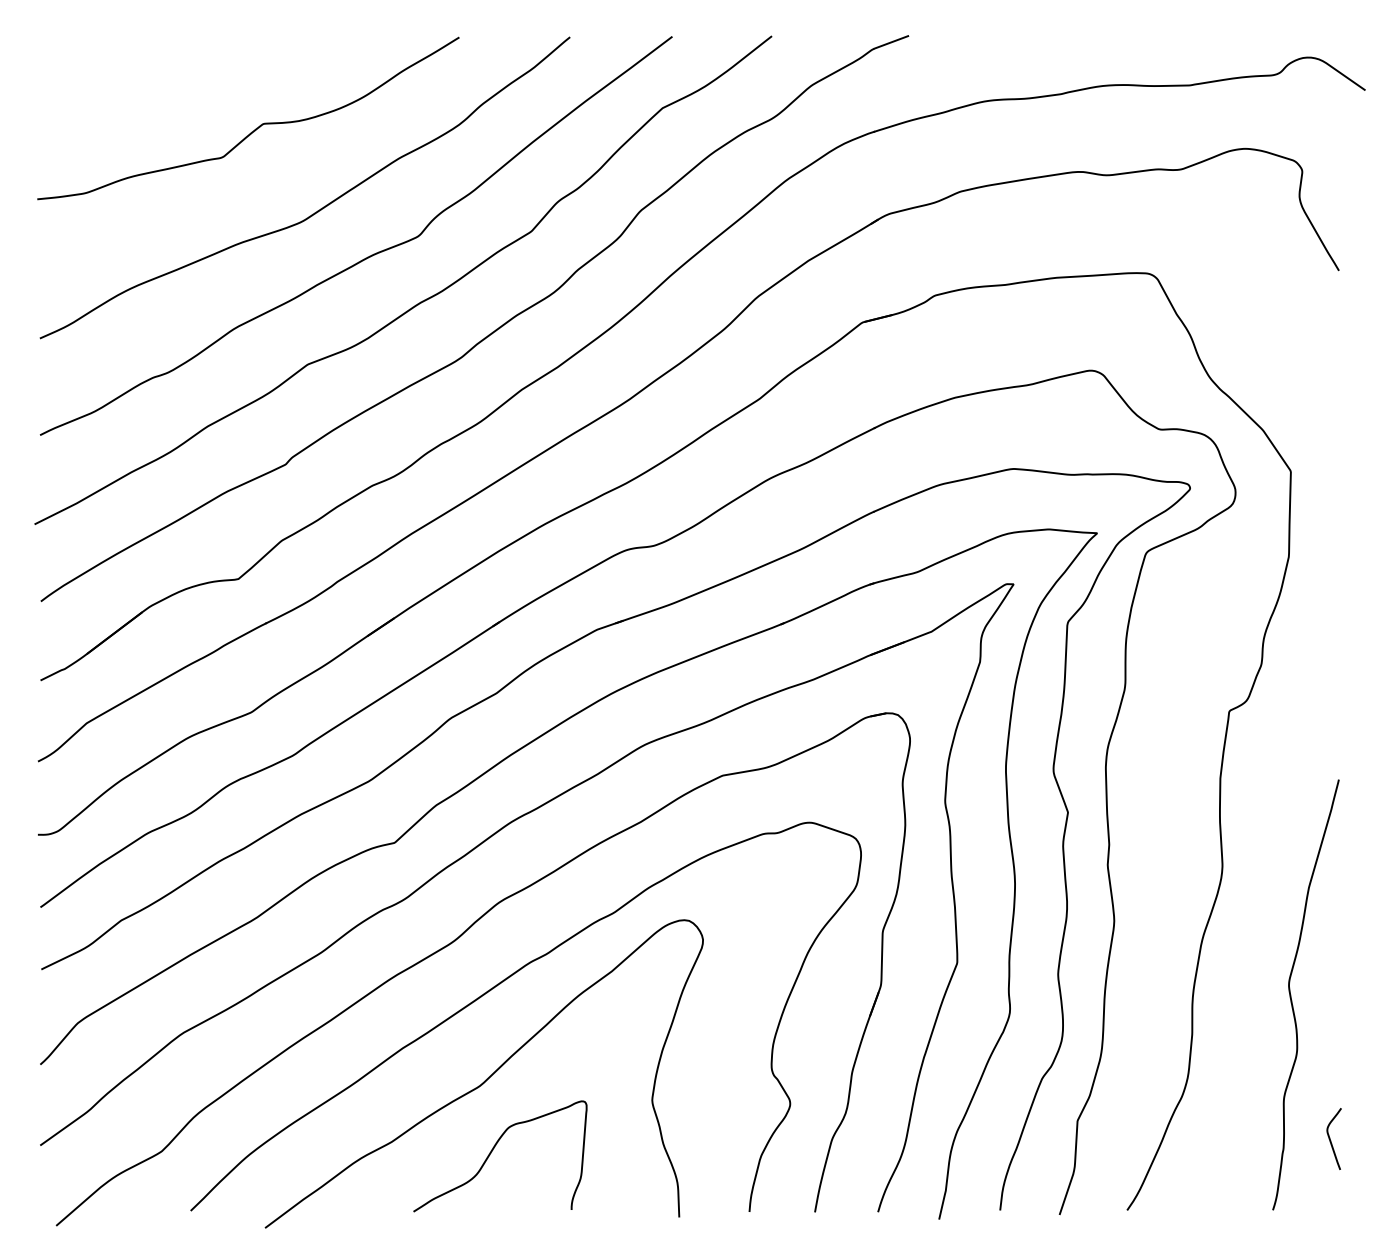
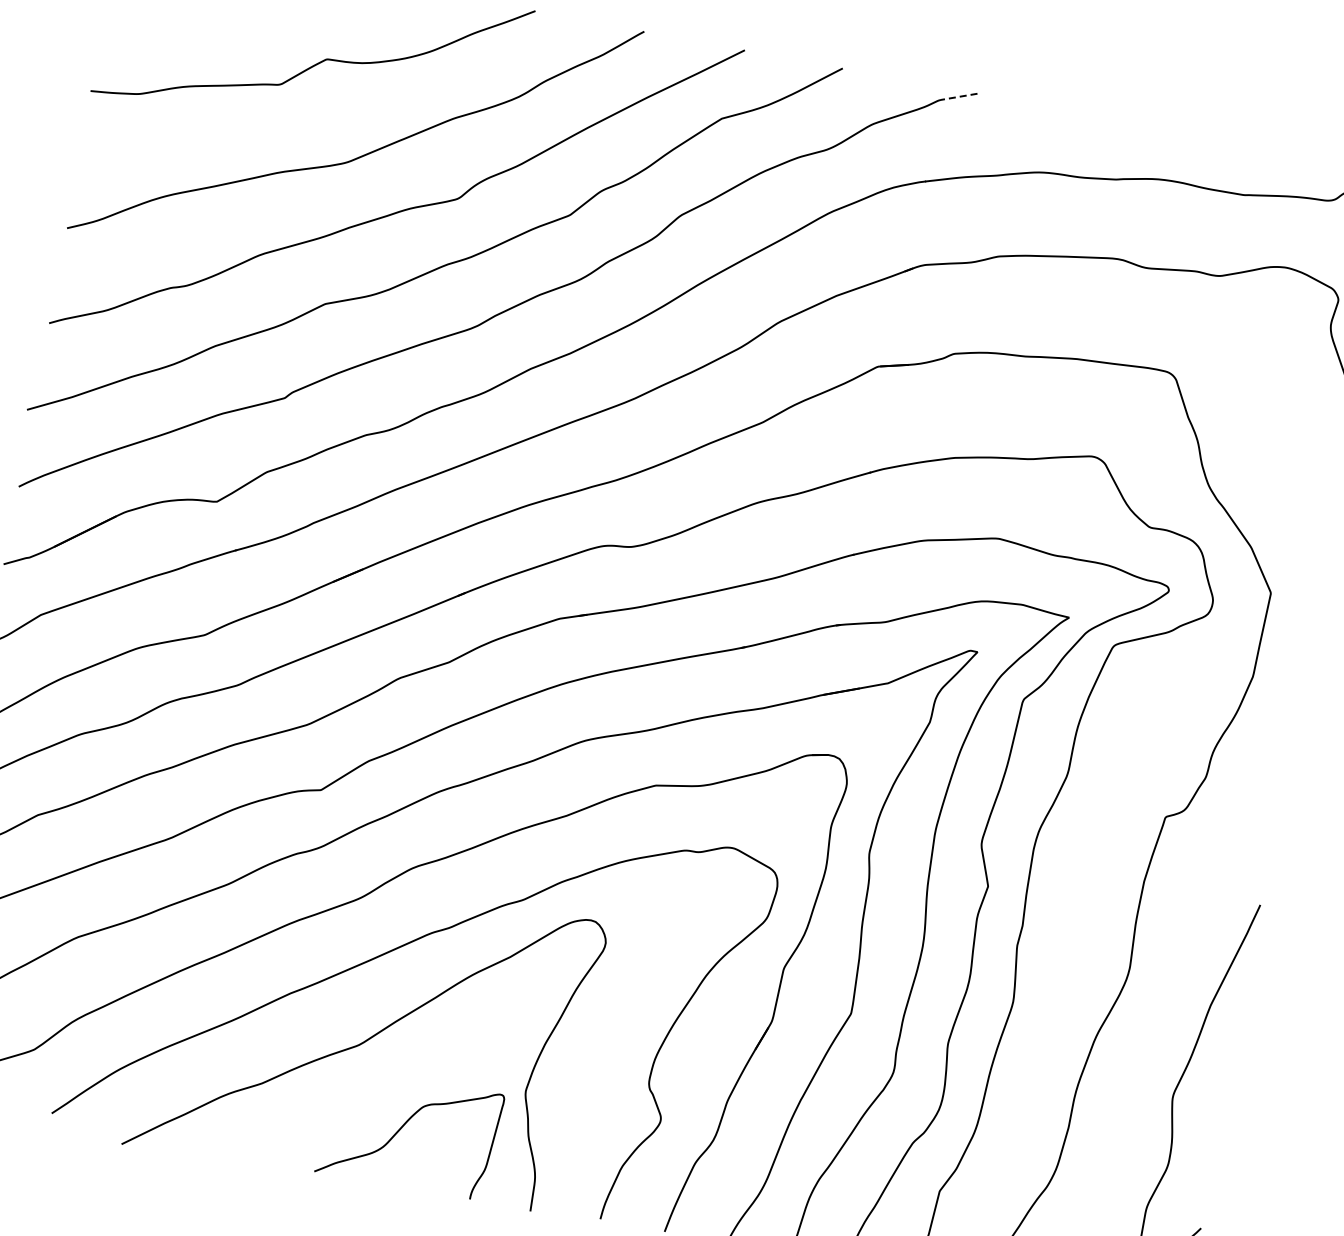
line: (890, 42) -> (958, 96), solid -> dashed
curve: (493, 1150) -> (404, 1126), moved

